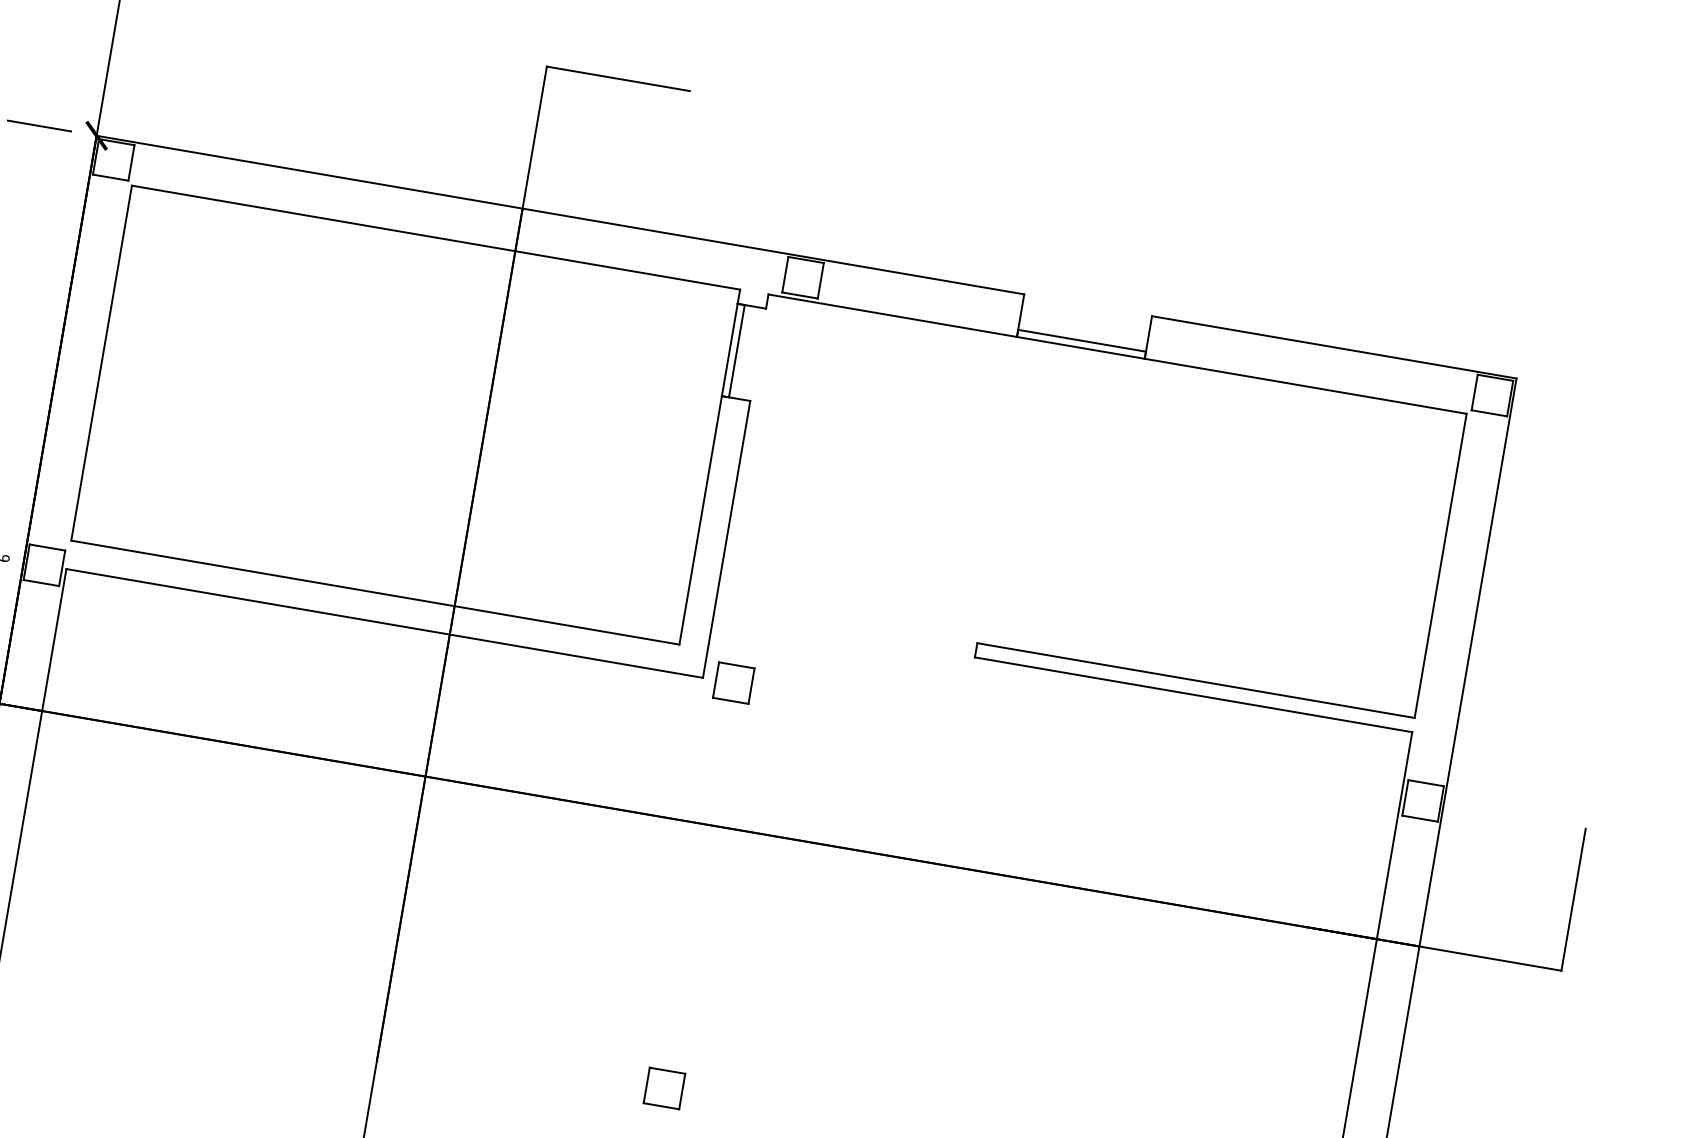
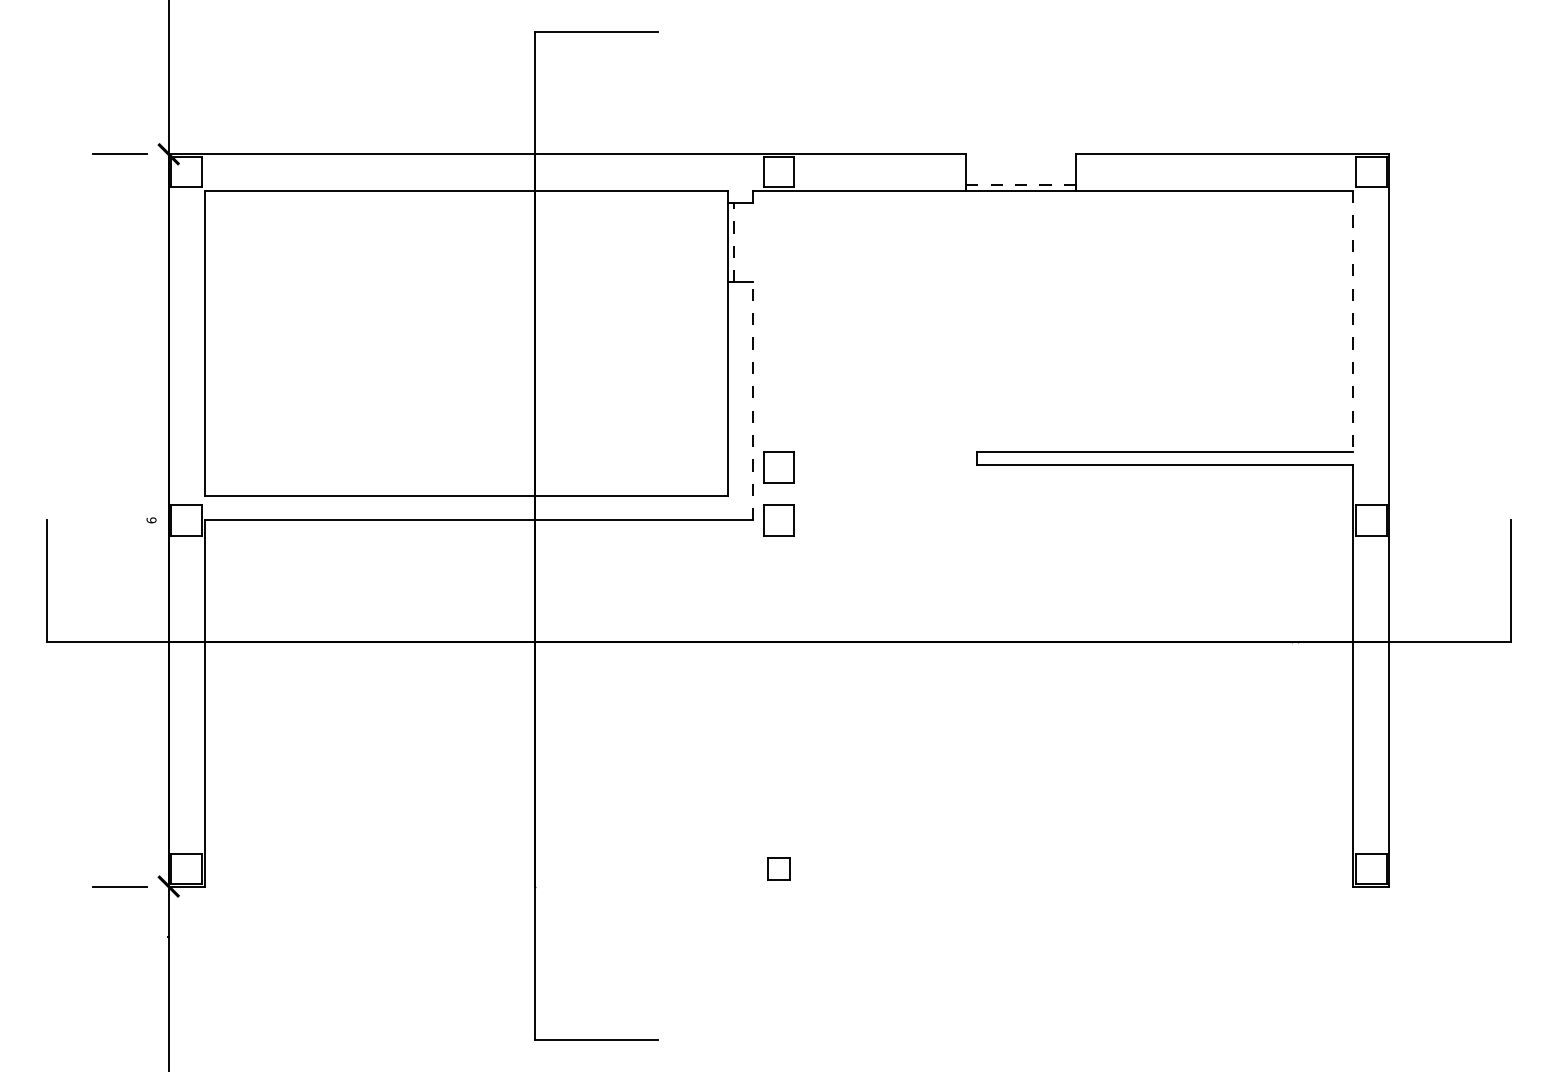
line: (1082, 340) -> (1021, 184), solid -> dashed
line: (737, 350) -> (734, 242), solid -> dashed
line: (726, 539) -> (752, 401), solid -> dashed
line: (1440, 565) -> (1352, 321), solid -> dashed
part: (743, 621) -> (778, 467), added
part: (663, 1087) -> (778, 868), size x0.7

